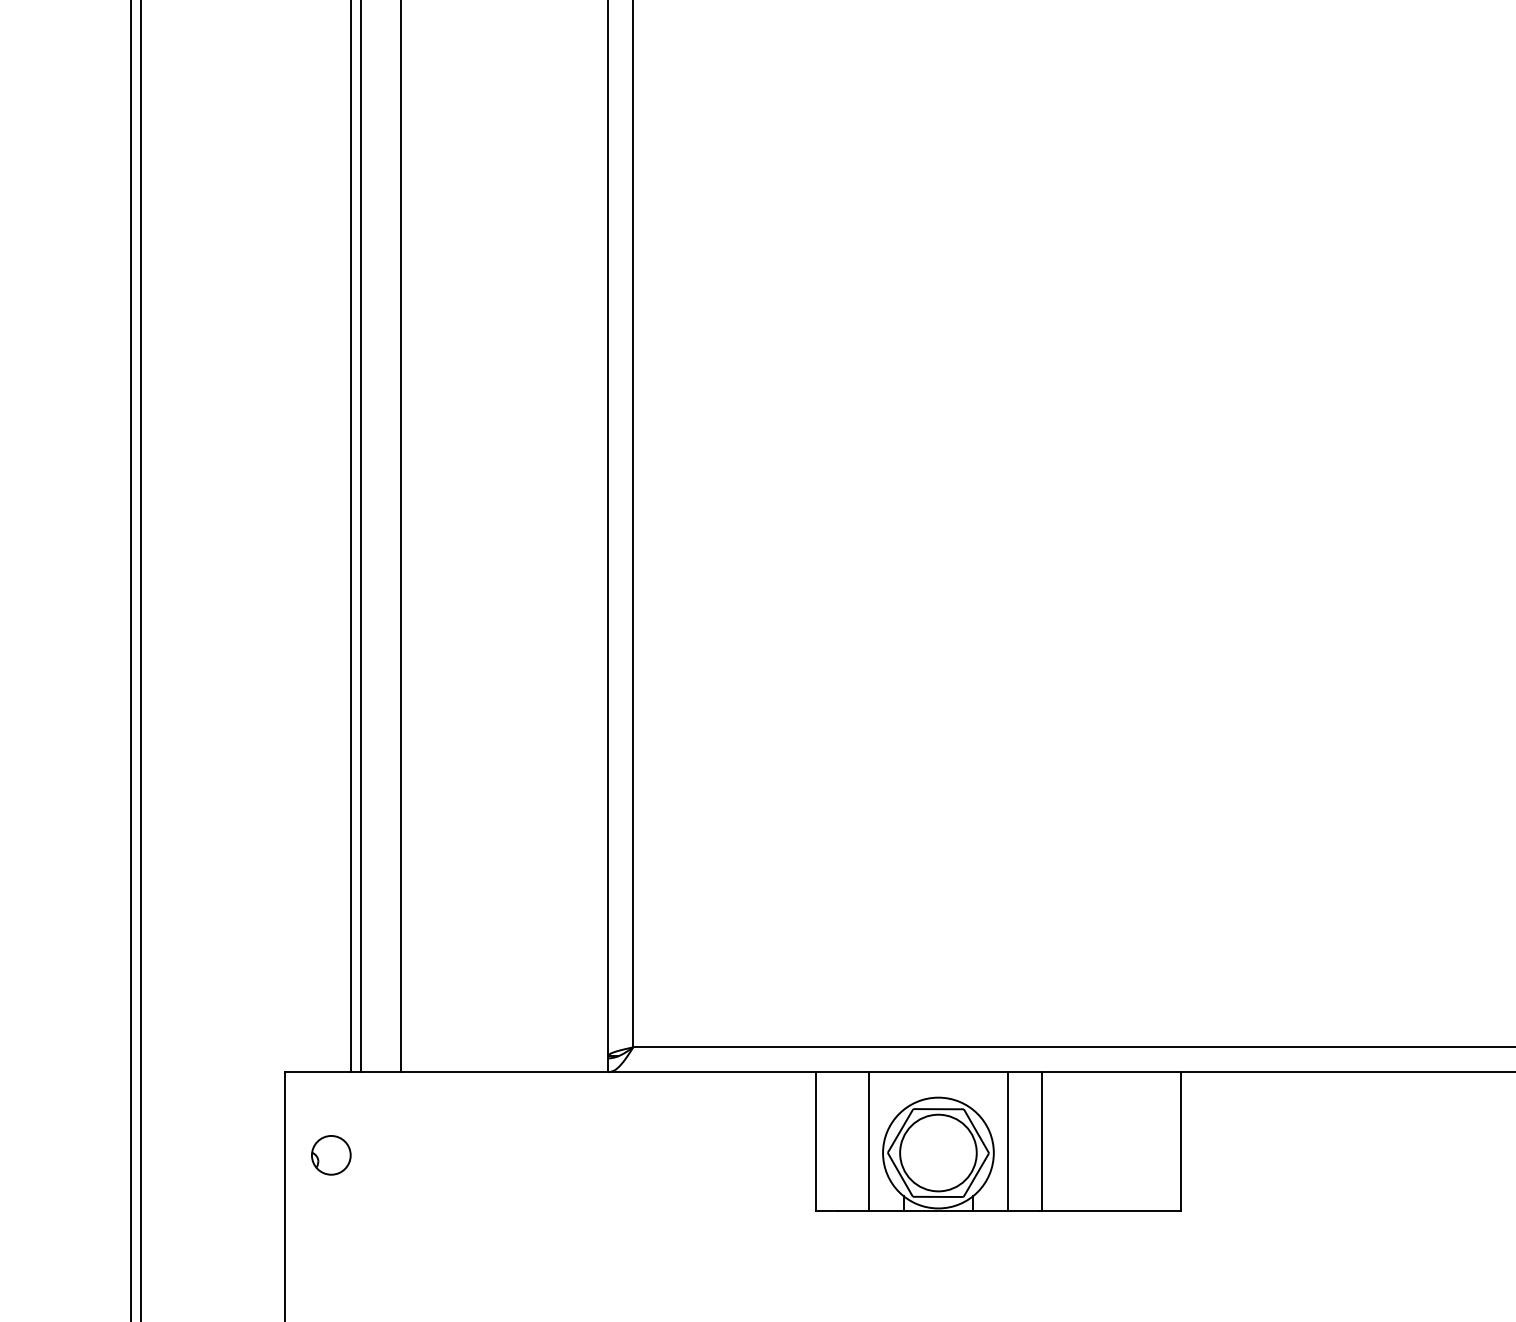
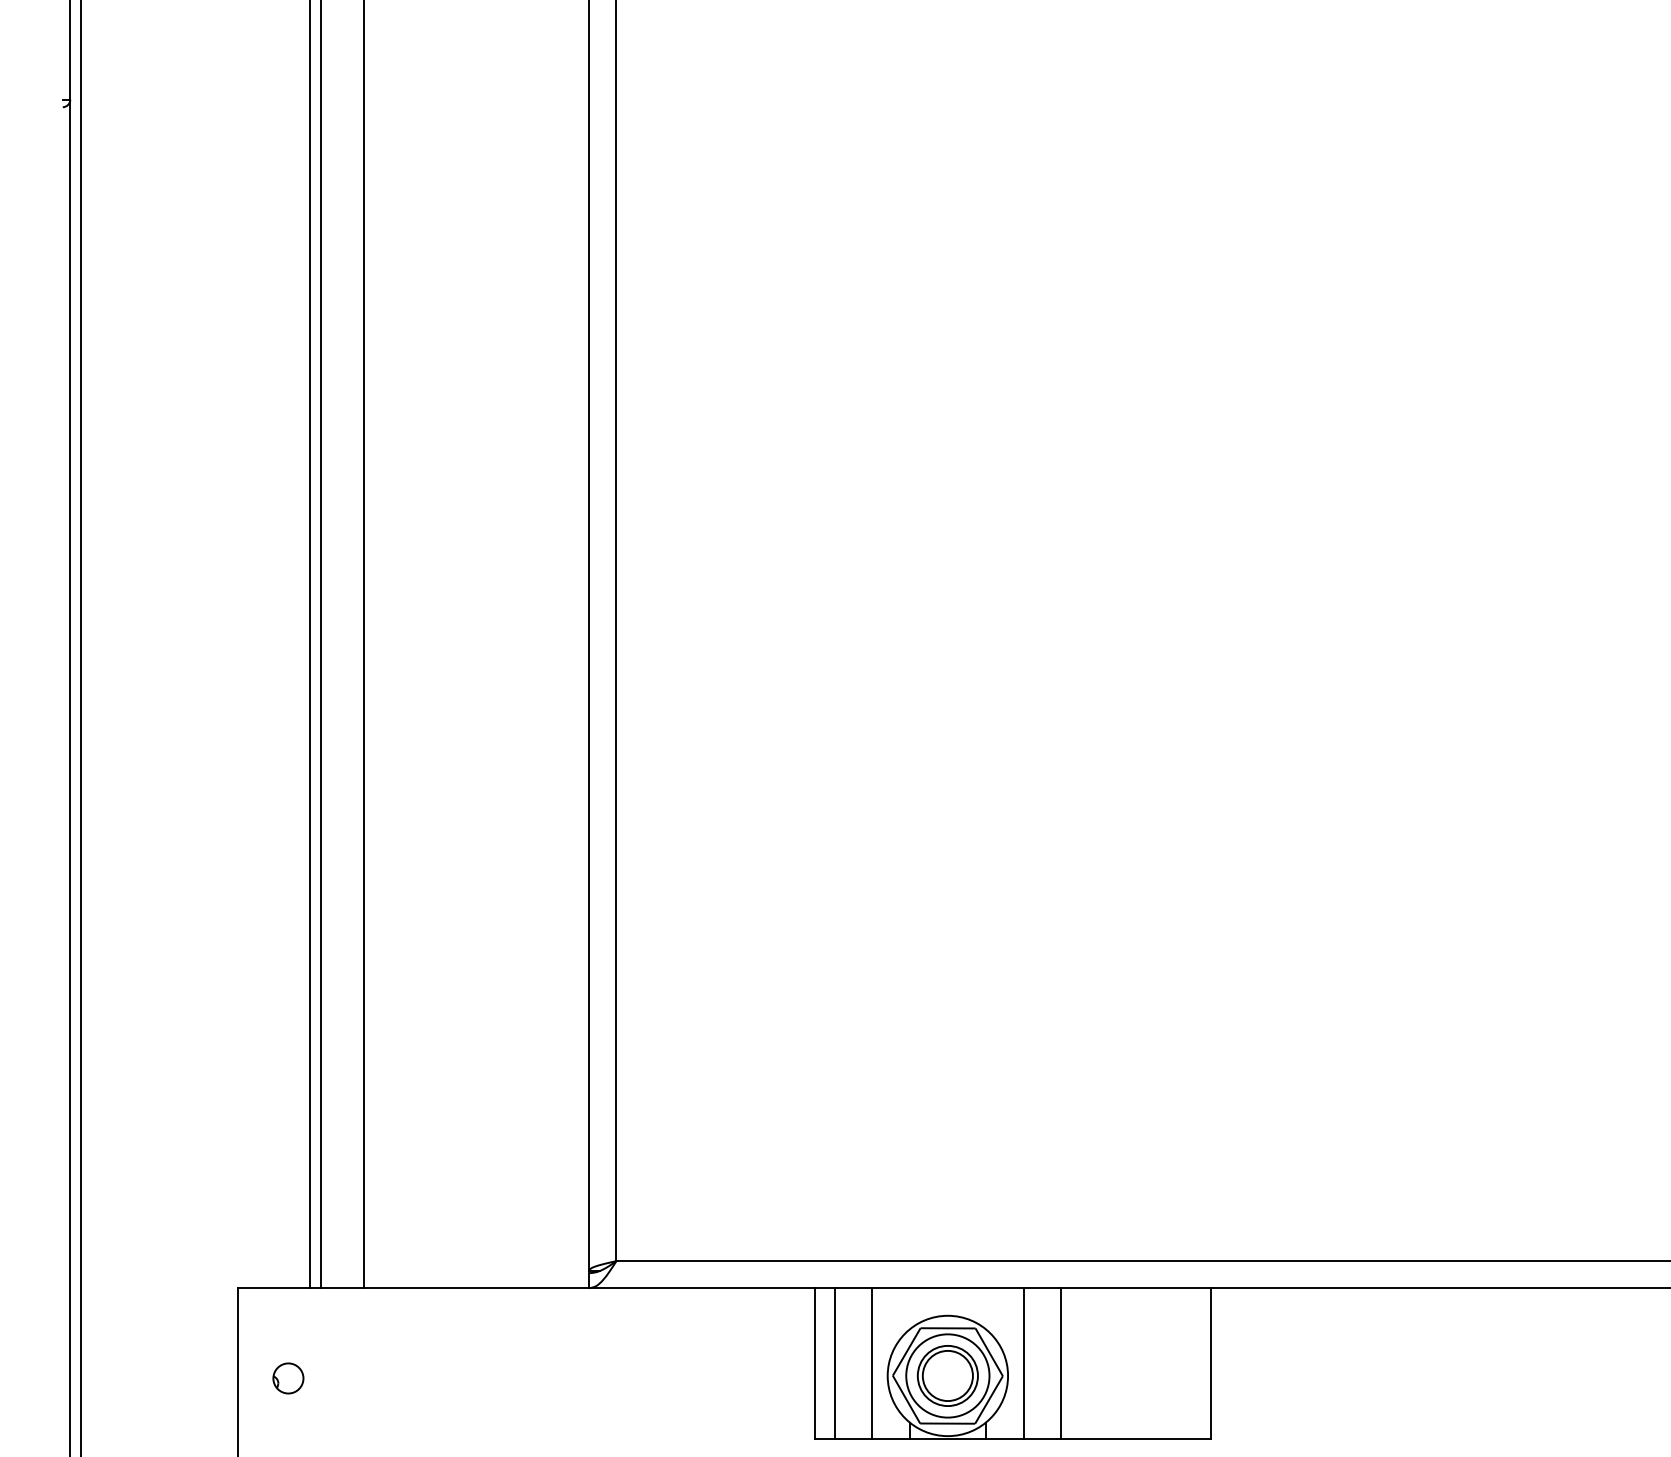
line: (834, 1141) -> (835, 1363), added
part: (938, 1152) -> (947, 1375), added
part: (331, 1155) -> (288, 1378), size x0.71

